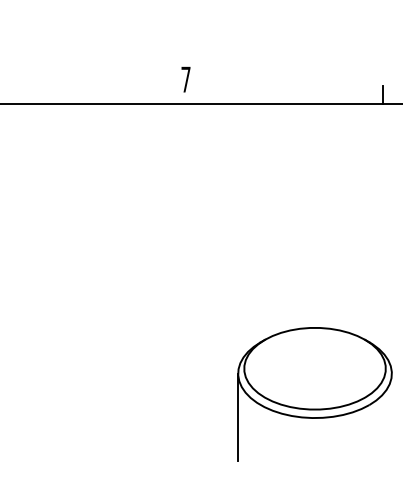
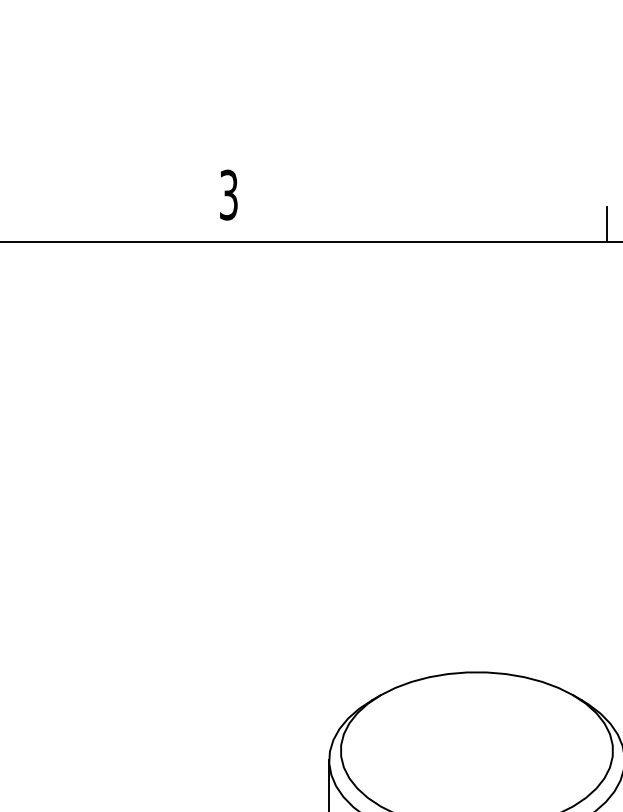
text: (185, 79) -> (227, 194), 7 -> 3

